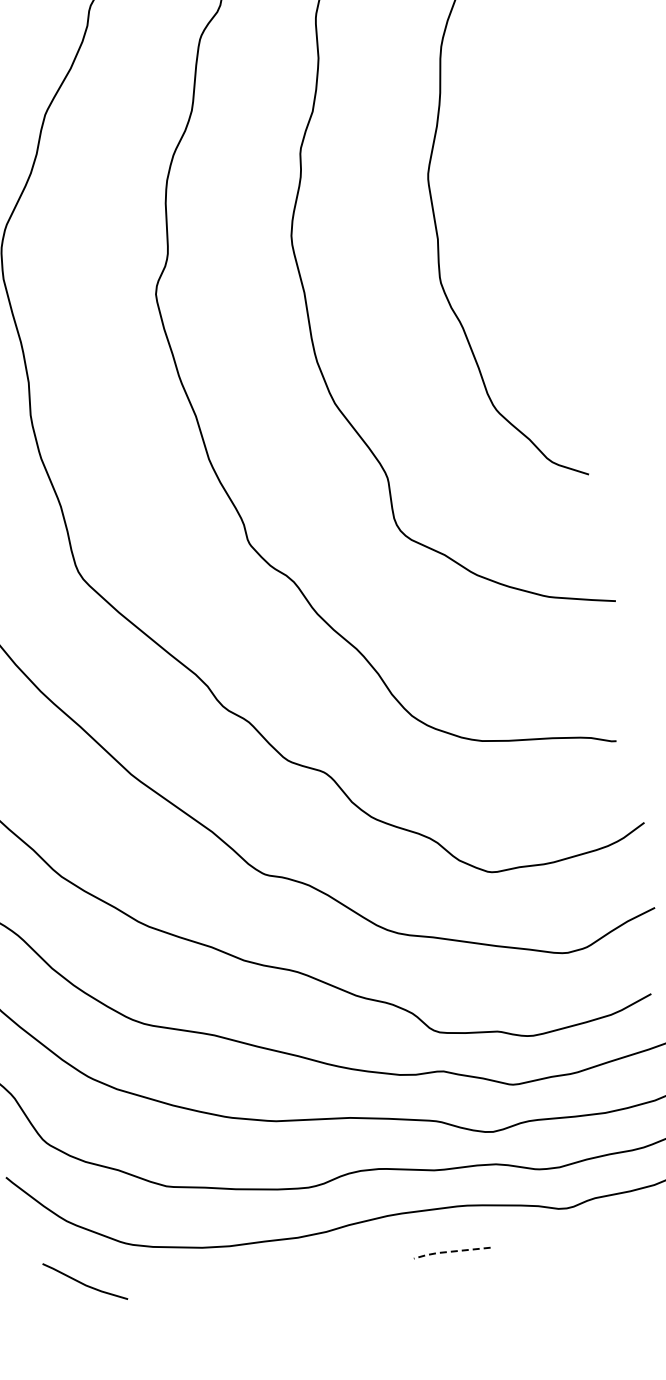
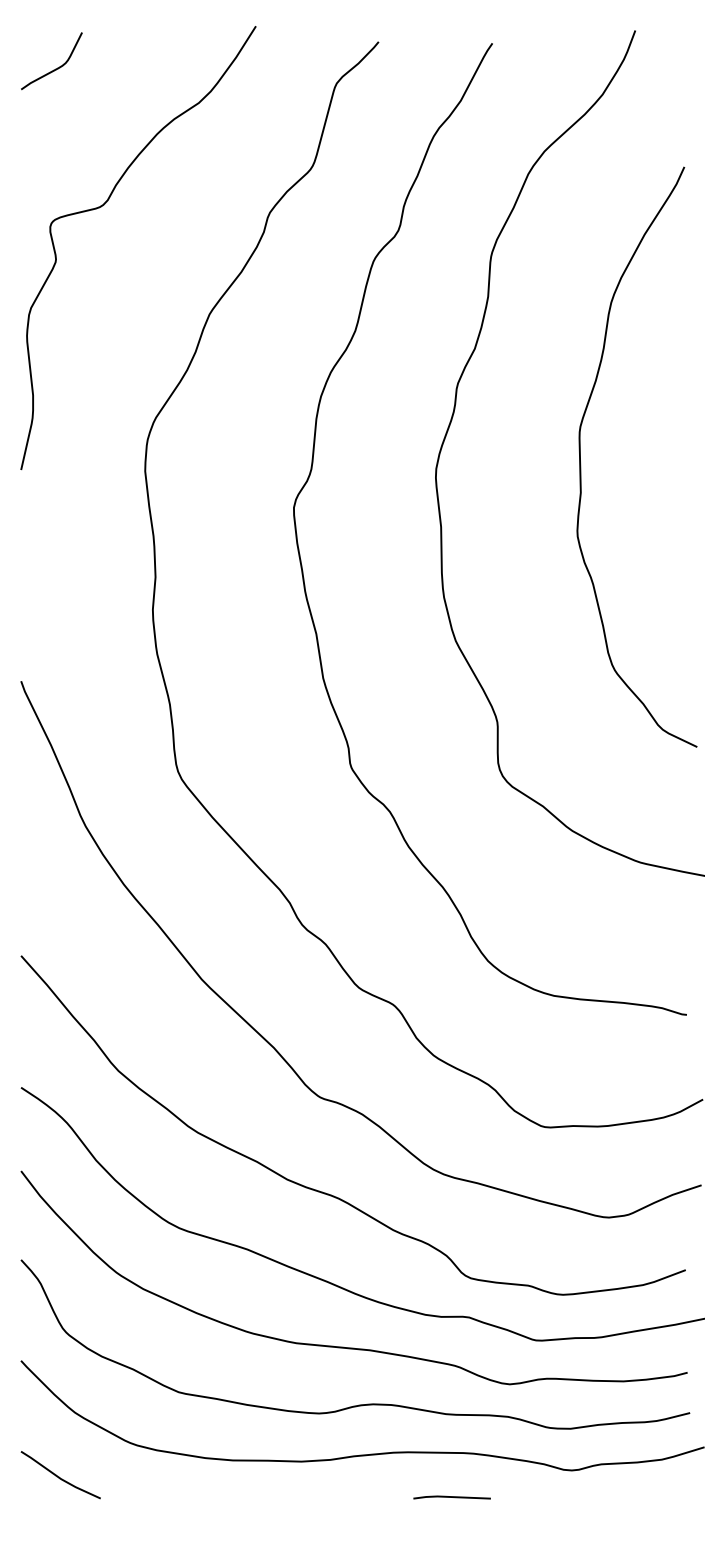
line: (450, 1251) -> (450, 1496), dashed -> solid
line: (84, 1283) -> (59, 1476), moved

